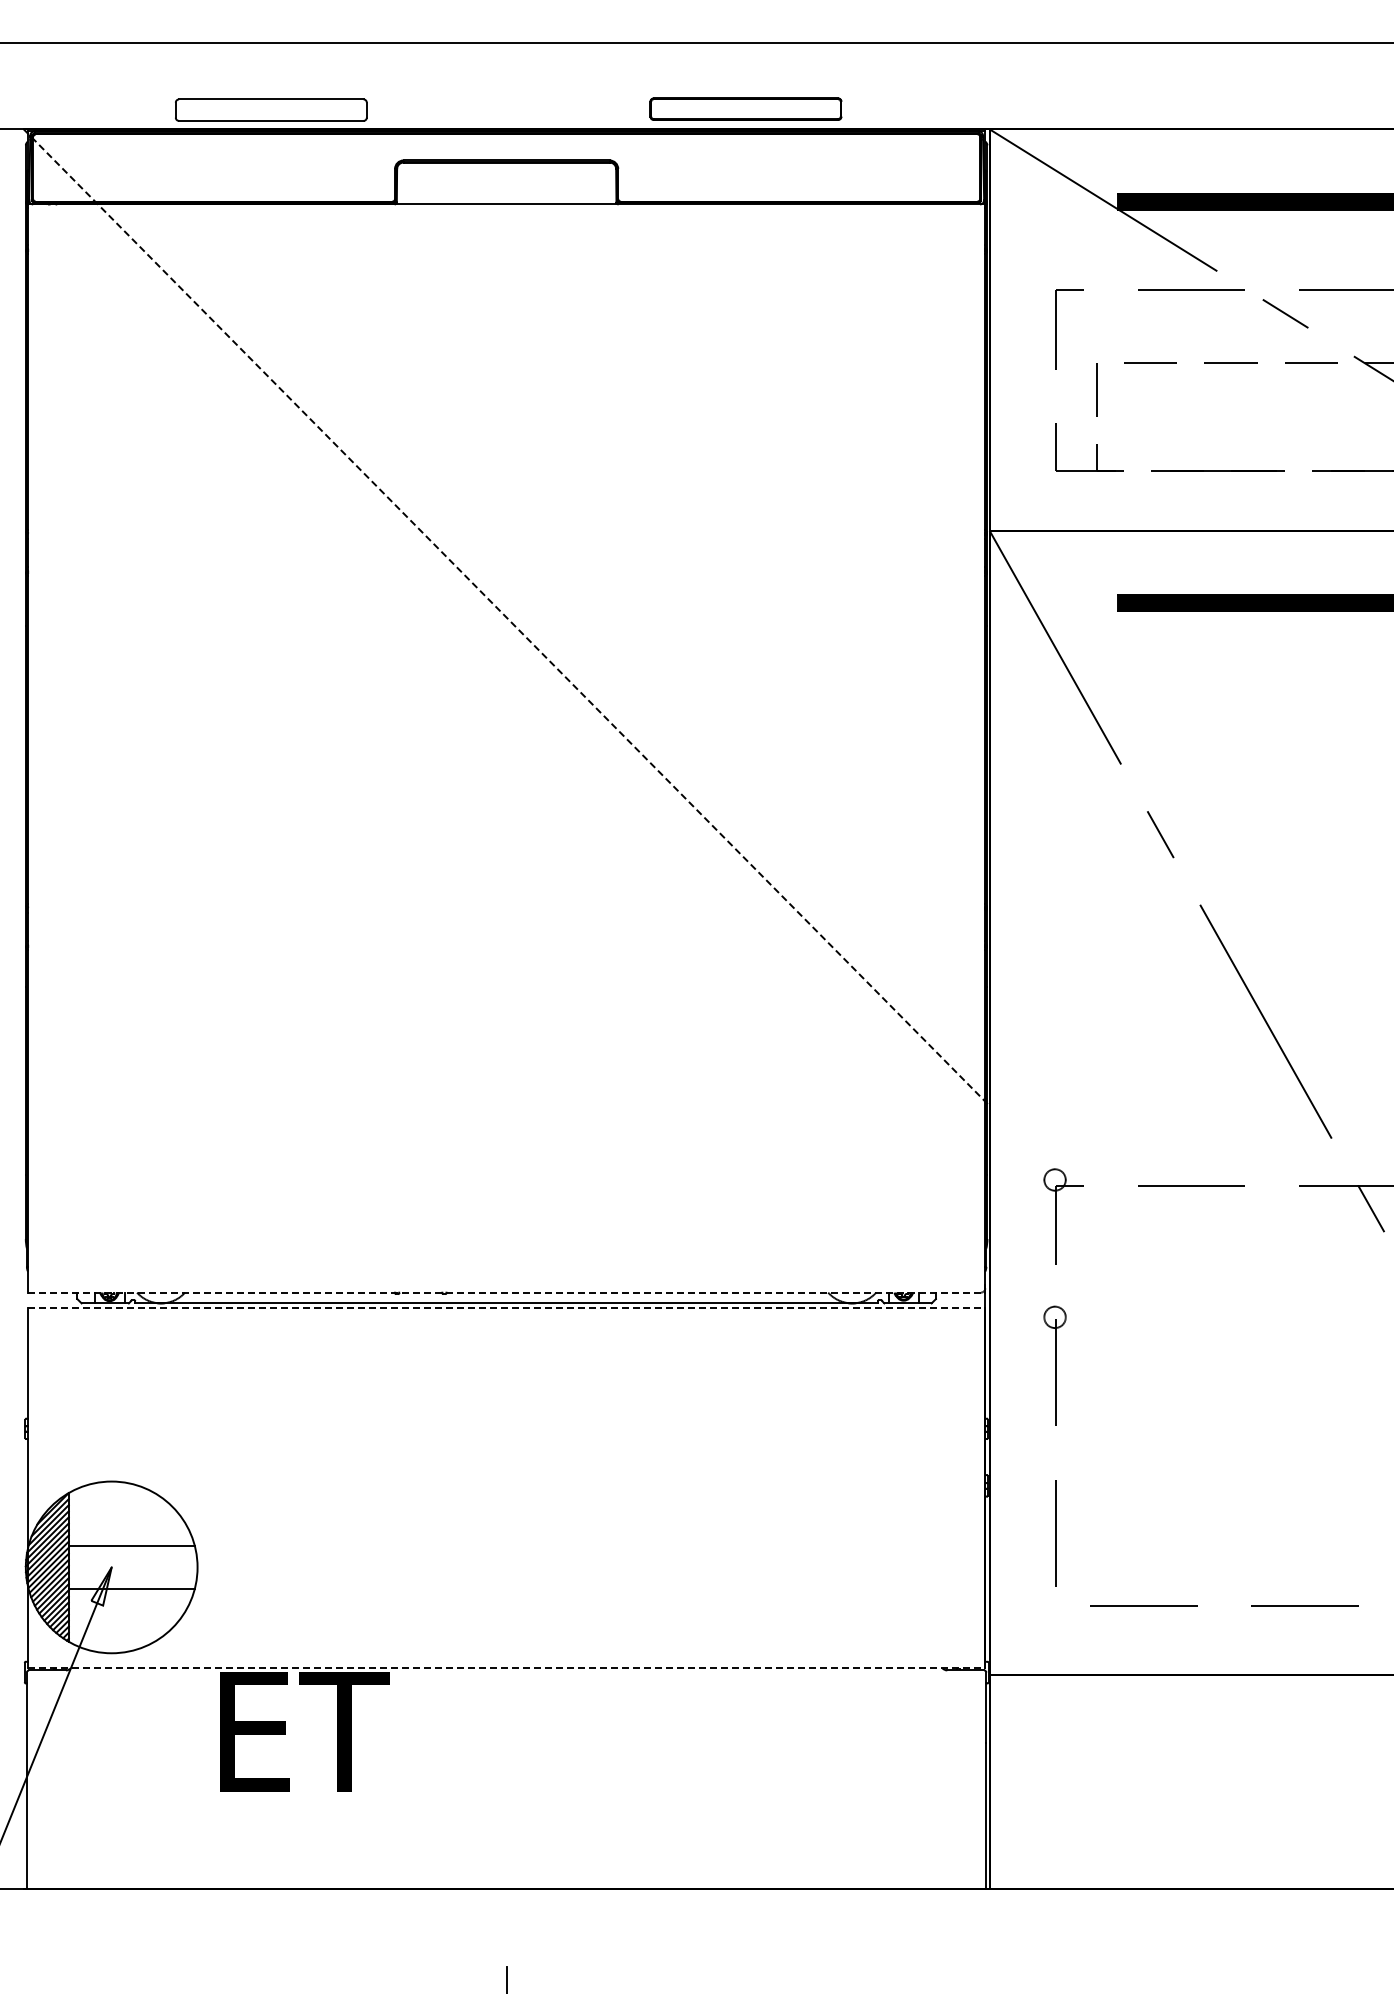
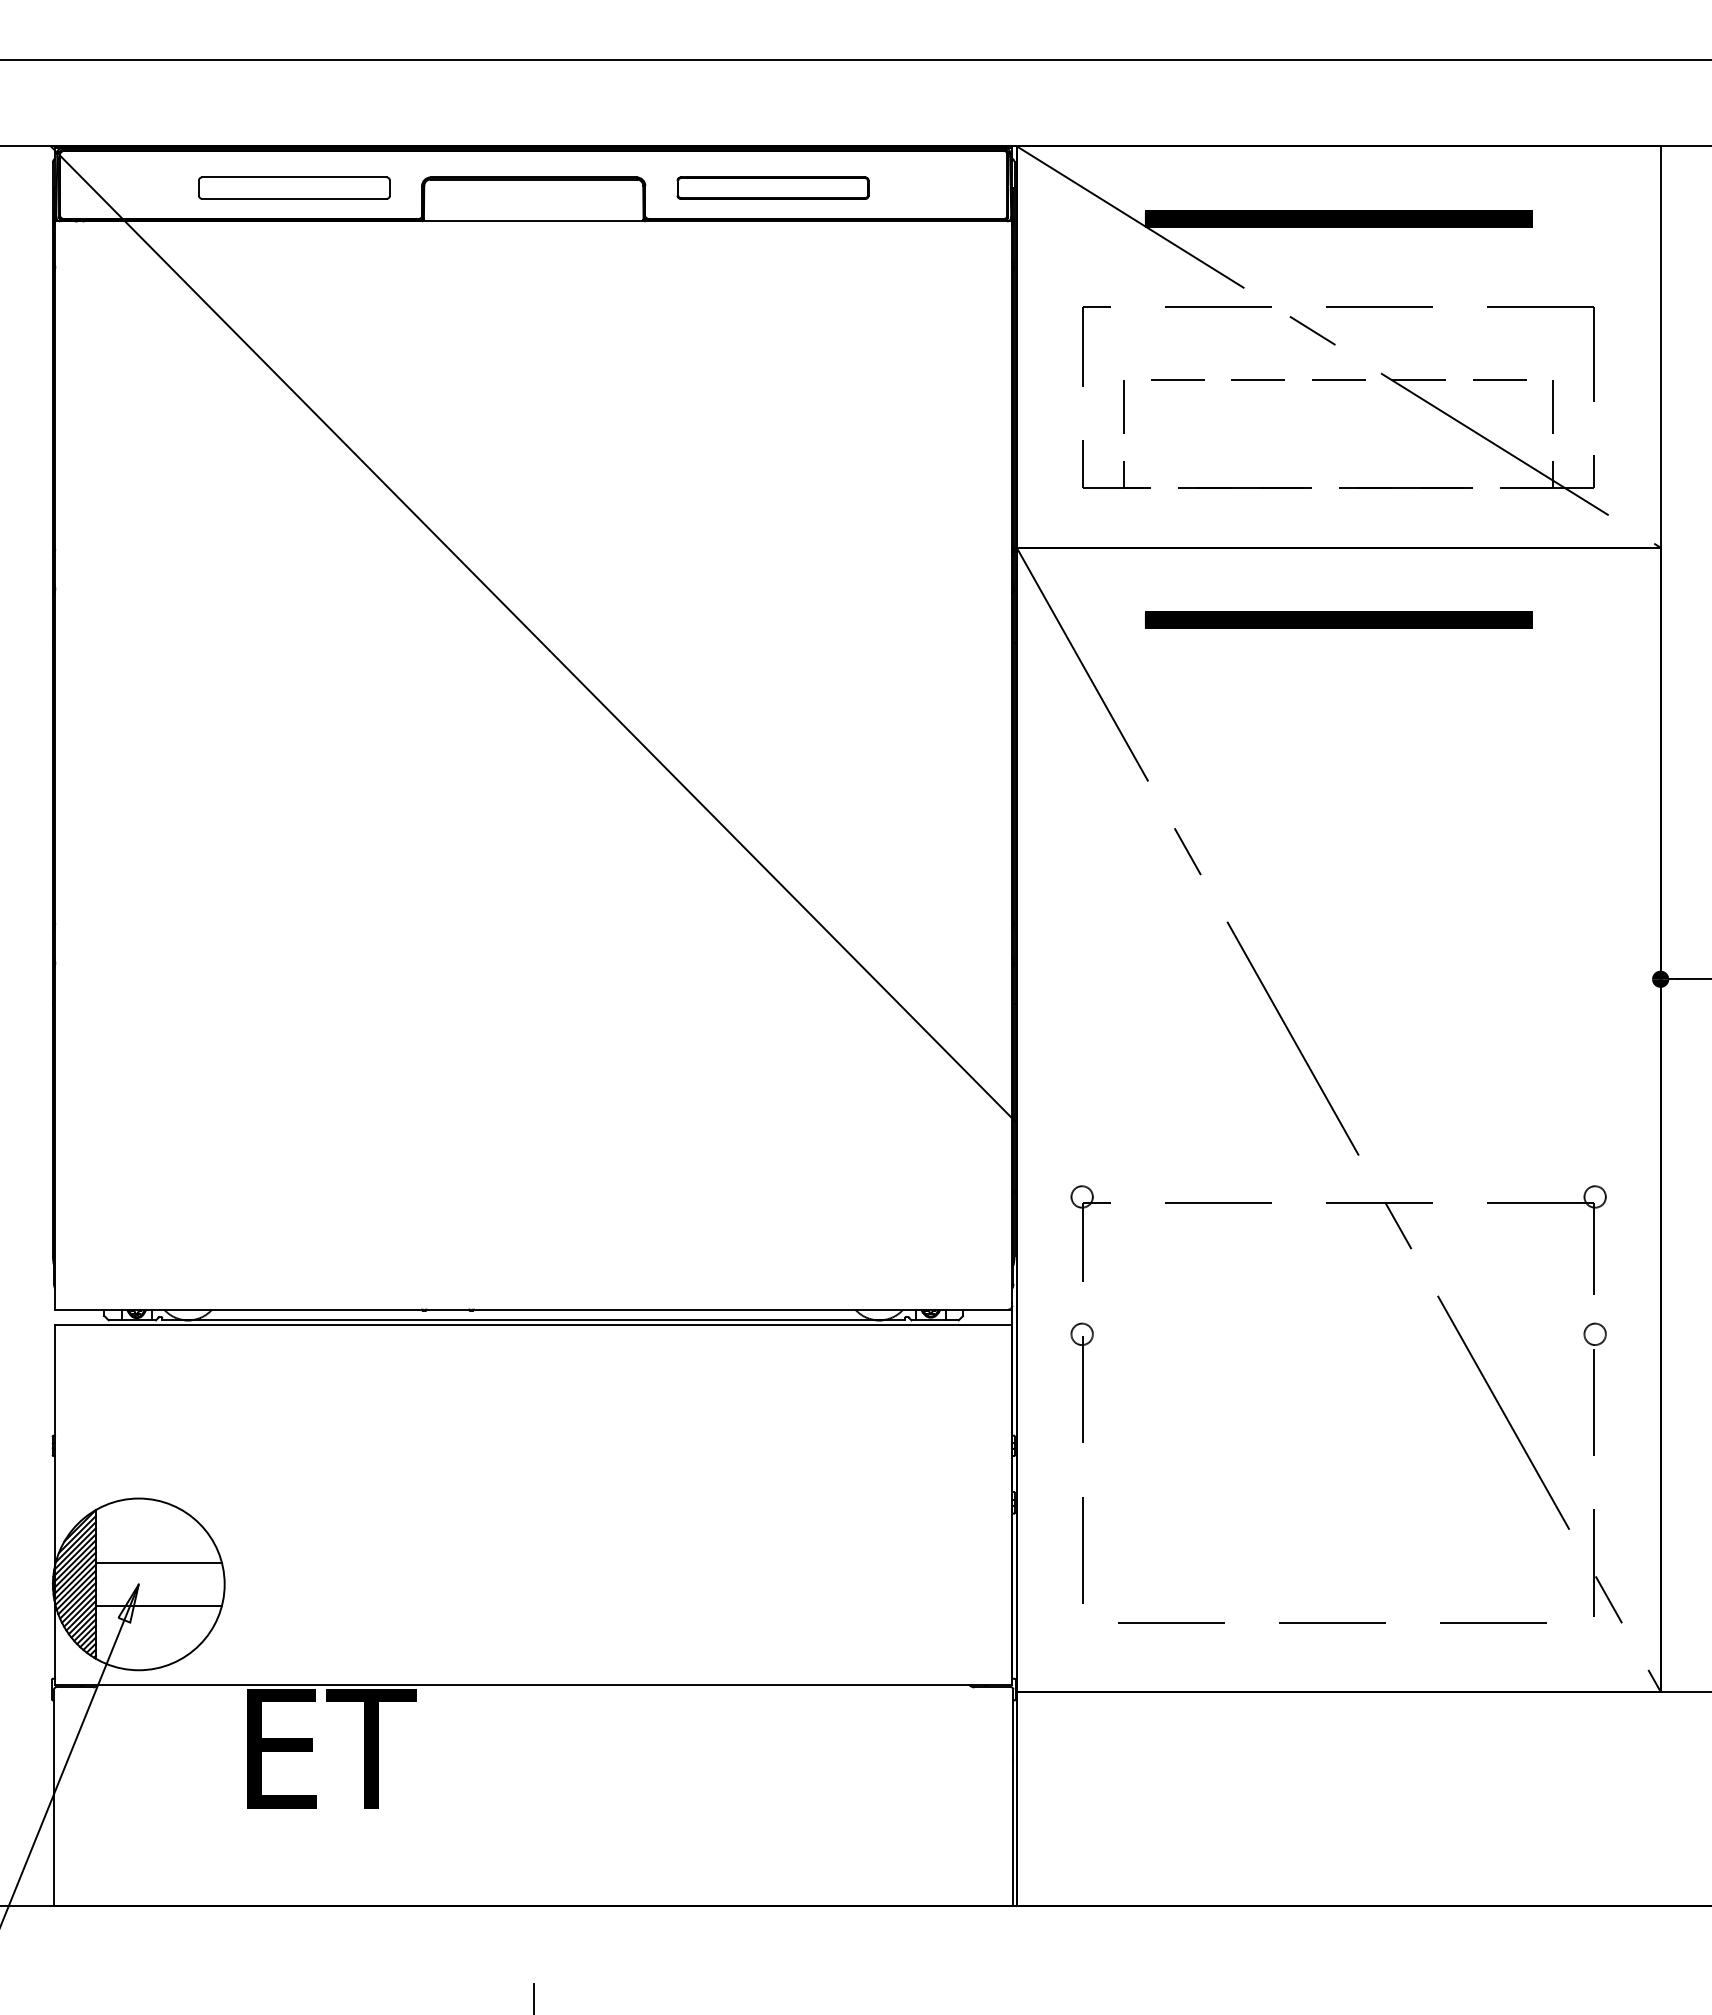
part: (745, 108) -> (772, 187), moved
part: (271, 109) -> (294, 187), moved
line: (506, 617) -> (533, 634), dashed -> solid
line: (506, 1292) -> (533, 1309), dashed -> solid
line: (506, 1307) -> (533, 1324), dashed -> solid
line: (506, 1668) -> (533, 1685), dashed -> solid

